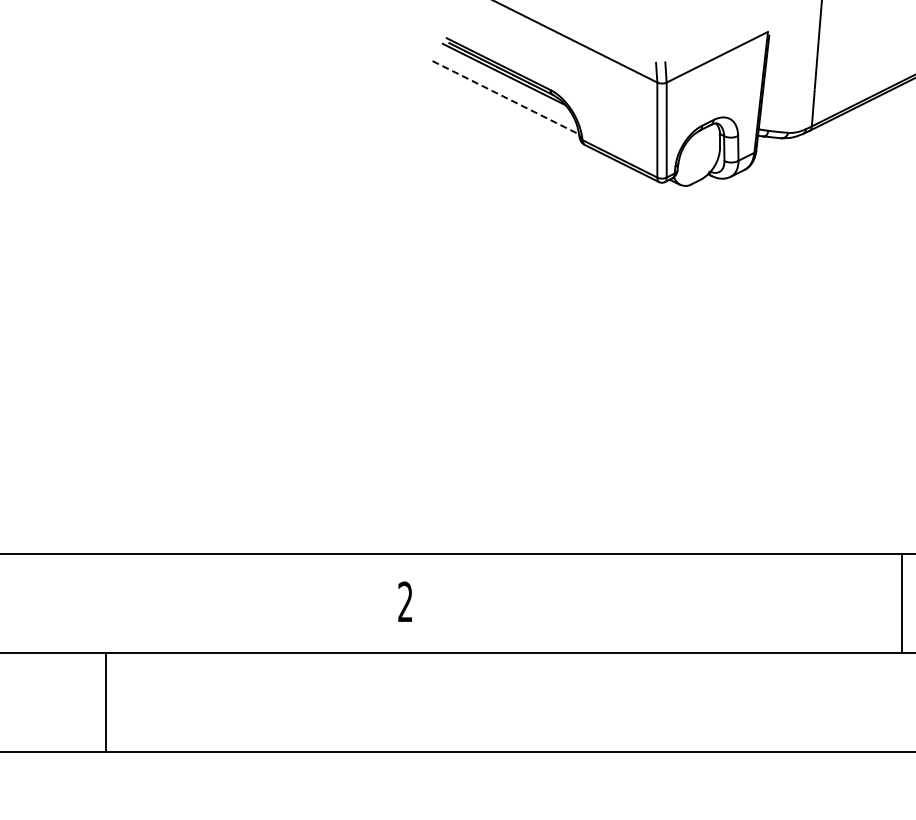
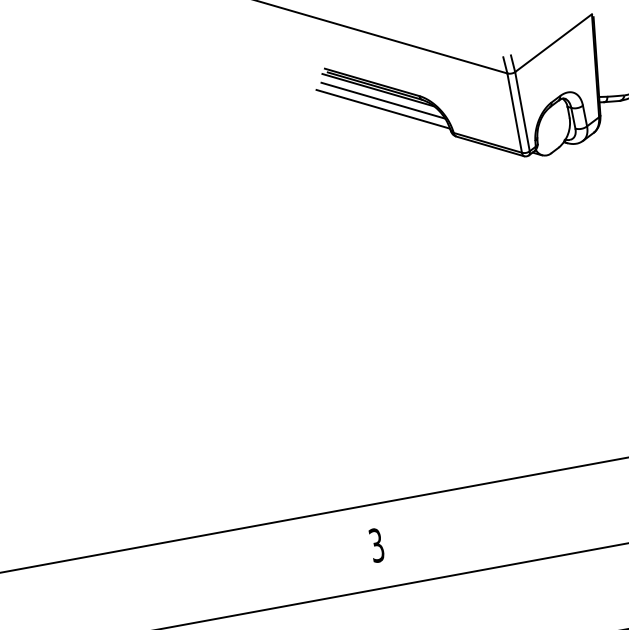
line: (507, 87) -> (383, 100), added
line: (505, 97) -> (382, 109), dashed -> solid
text: (405, 601) -> (376, 545), 2 -> 3

